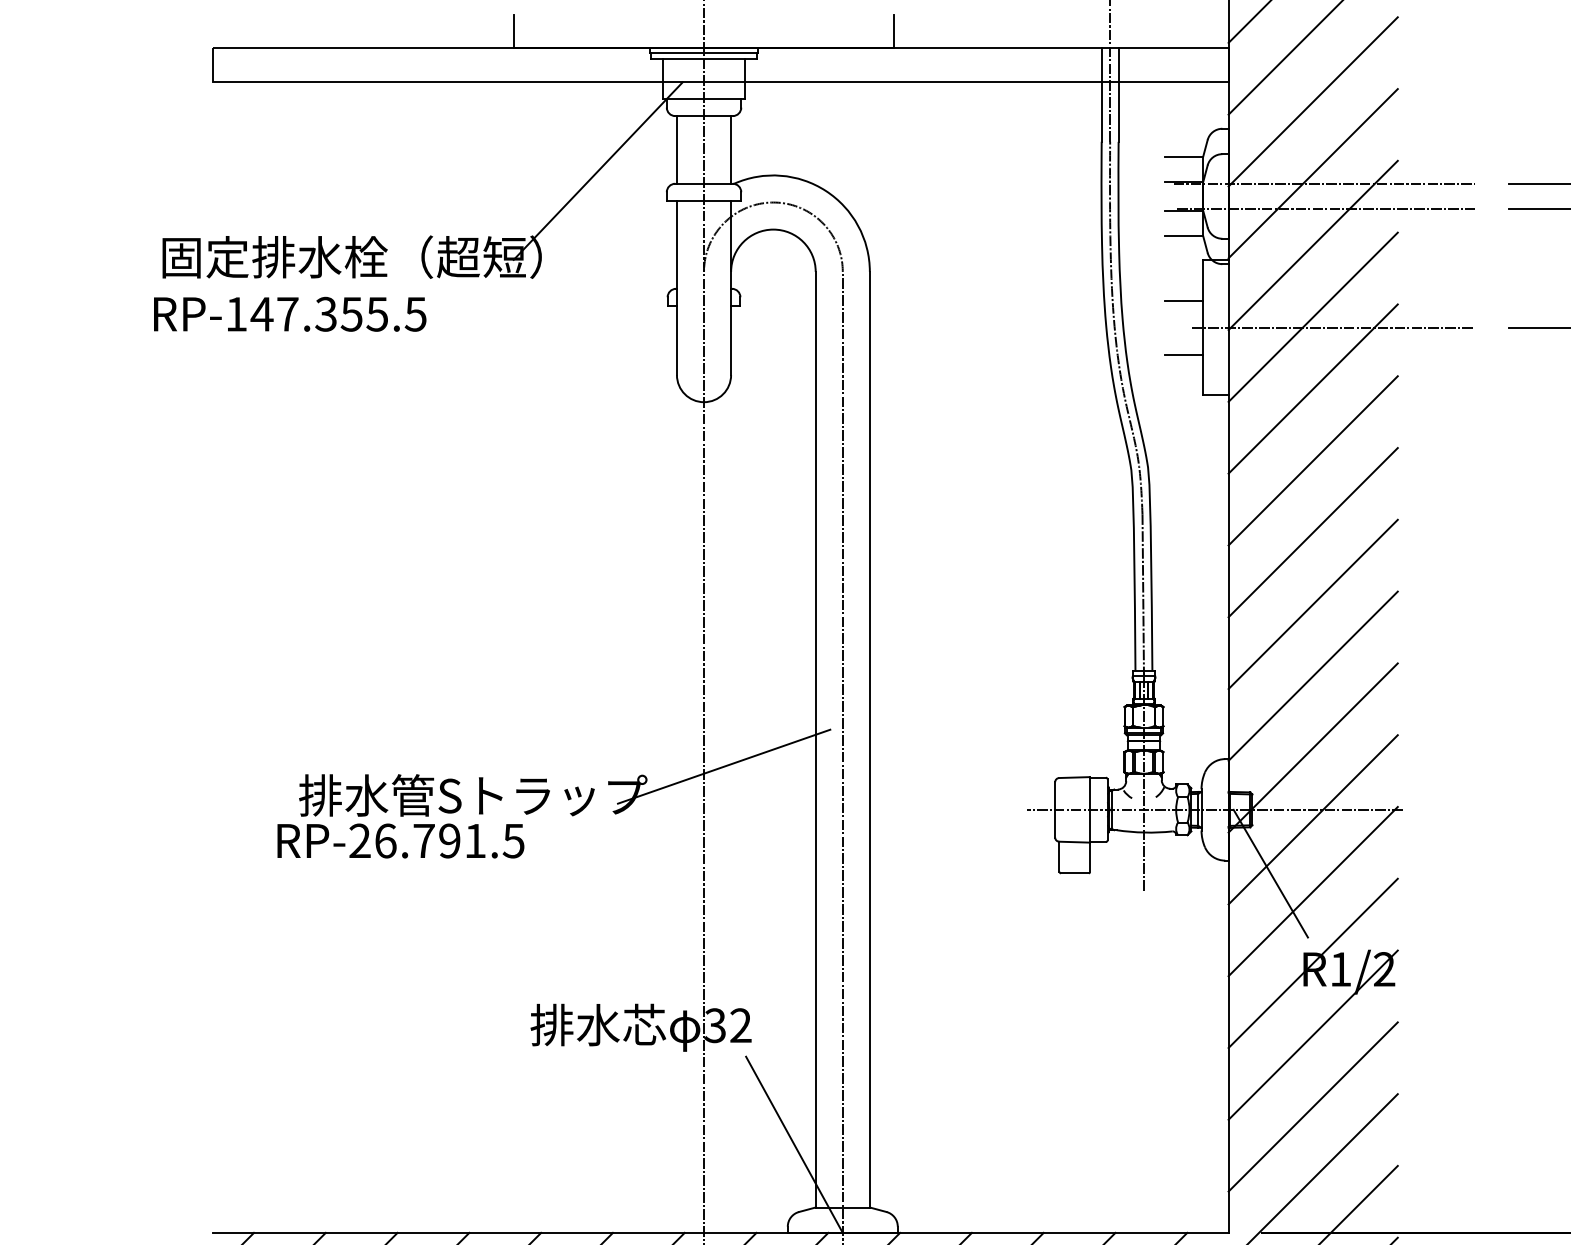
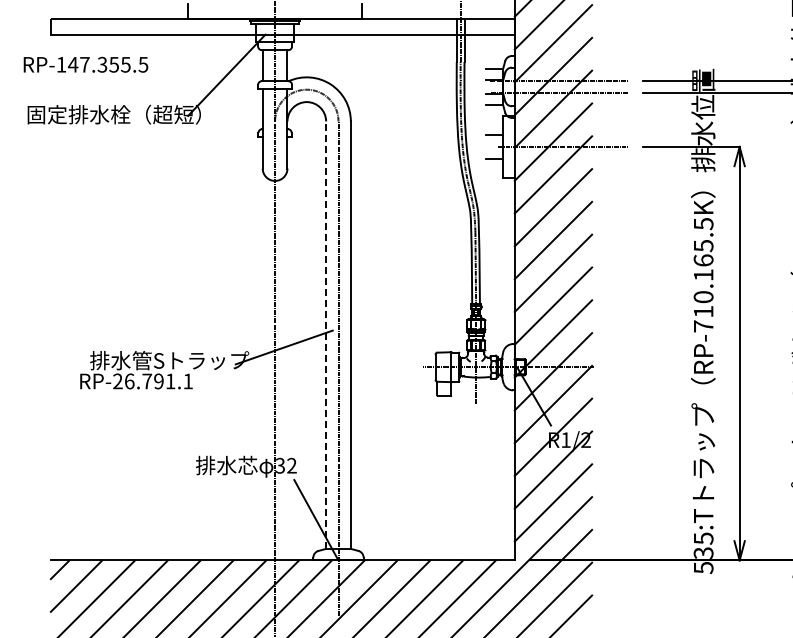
text: (289, 313) -> (85, 64), moved
line: (816, 740) -> (326, 335), solid -> dashed
text: (512, 841) -> (187, 381), RP-26.791.5 -> RP-26.791.1

